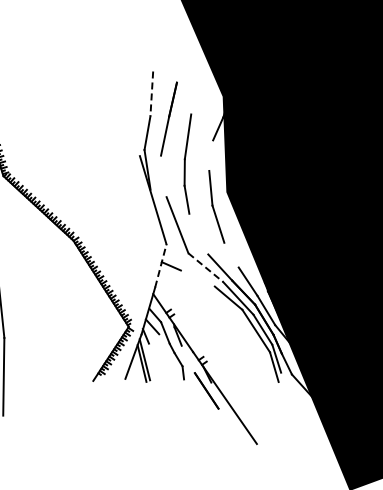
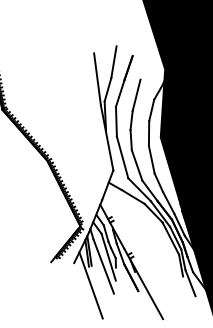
line: (151, 94) -> (113, 62), dashed -> solid
line: (130, 120) -> (96, 79), added
line: (211, 155) -> (151, 110), added
line: (163, 176) -> (116, 121), added
line: (198, 233) -> (136, 164), added
line: (231, 254) -> (158, 182), added
line: (160, 265) -> (107, 184), dashed -> solid
line: (205, 267) -> (139, 189), dashed -> solid
line: (197, 278) -> (132, 196), added
line: (187, 359) -> (119, 253), added
line: (172, 365) -> (108, 256), added
line: (167, 379) -> (104, 266), added
line: (289, 389) -> (190, 282), added
line: (152, 407) -> (91, 285), added

